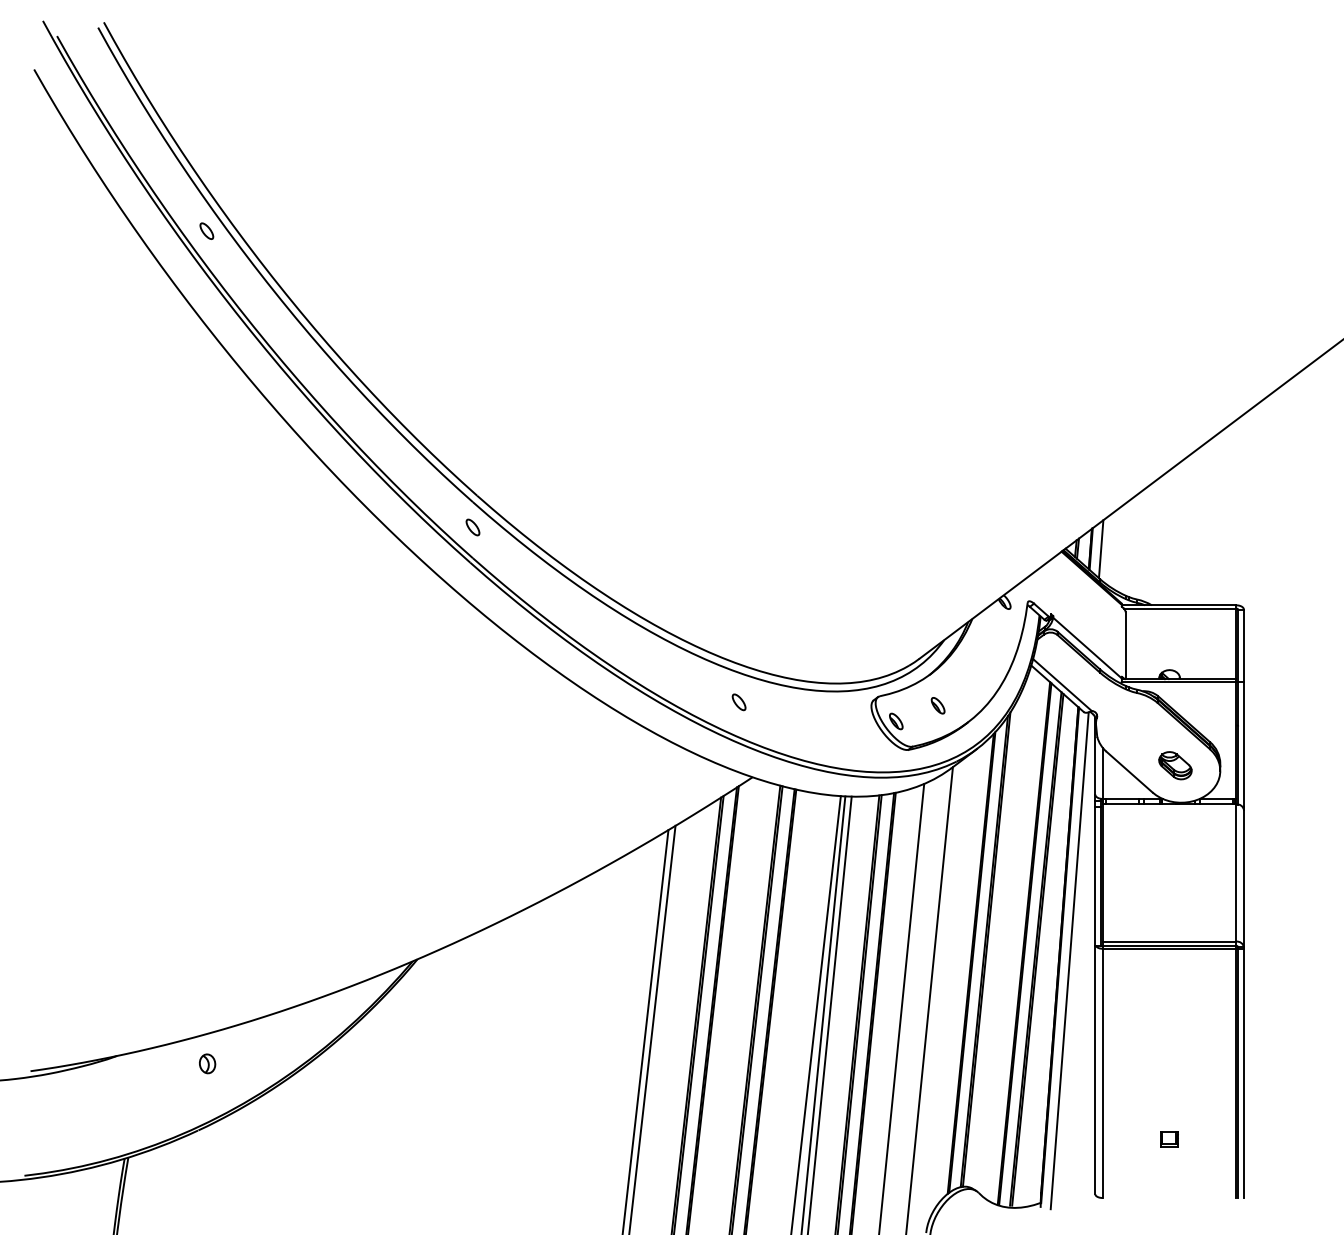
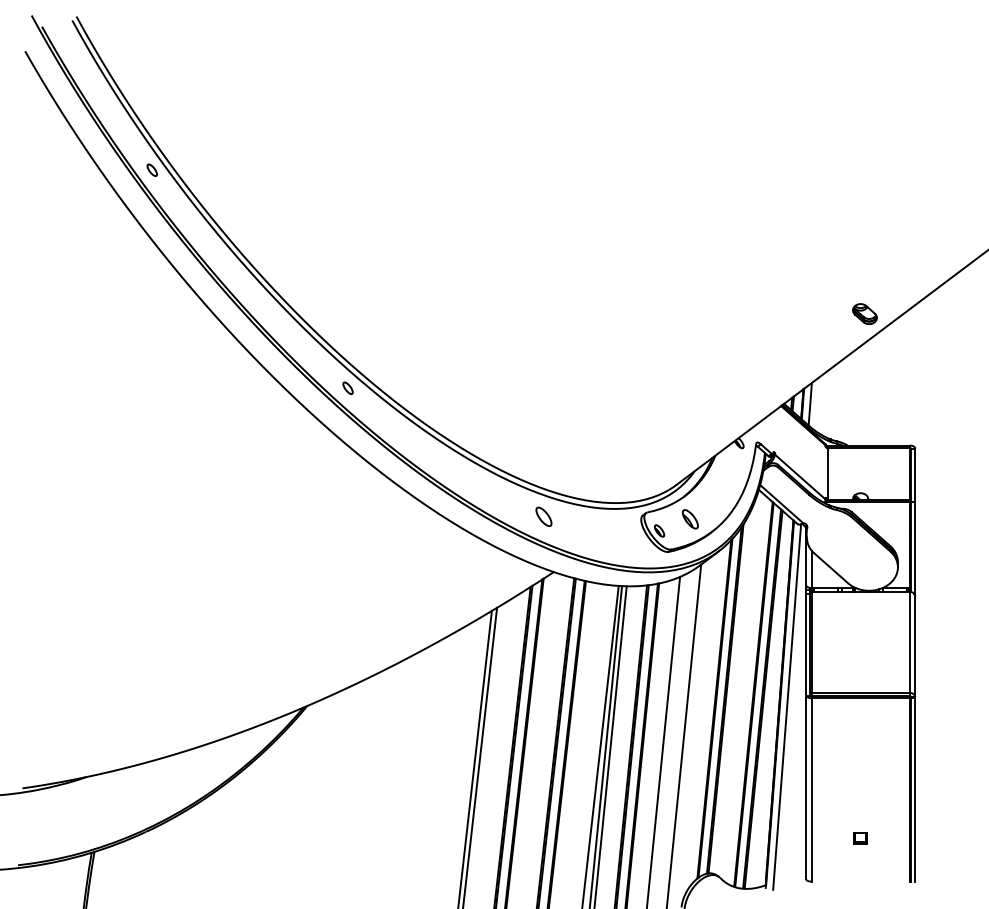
part: (738, 702) -> (543, 517), size x1.6
part: (937, 705) -> (689, 519), size x1.6
part: (1175, 765) -> (864, 313), moved
part: (207, 1063) -> (152, 782), removed

